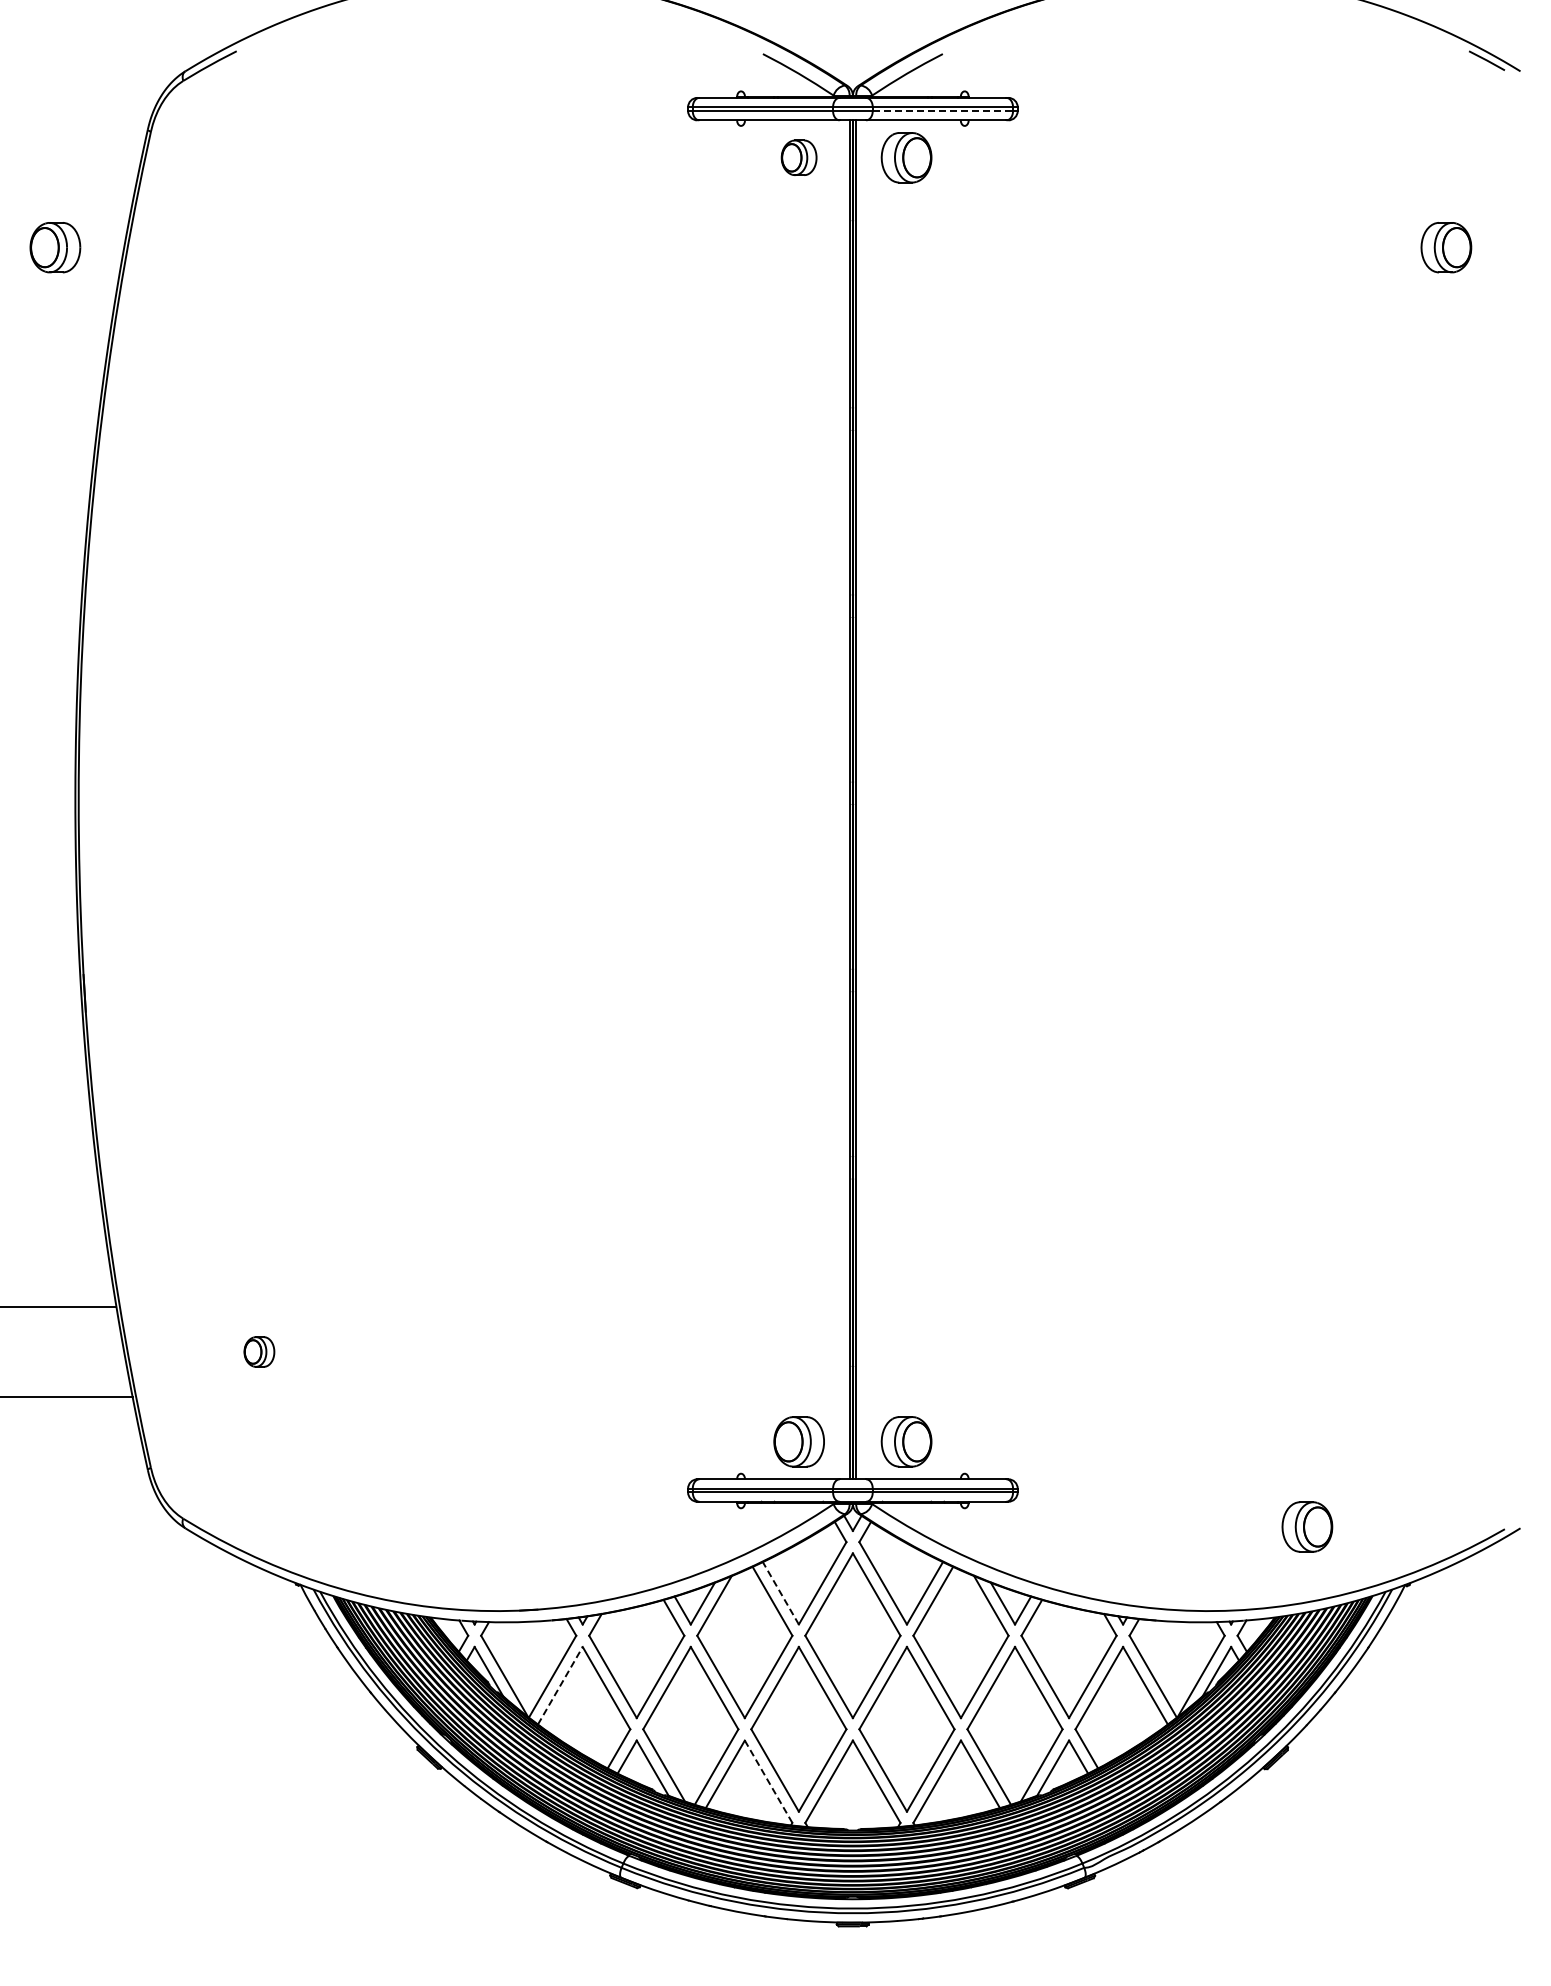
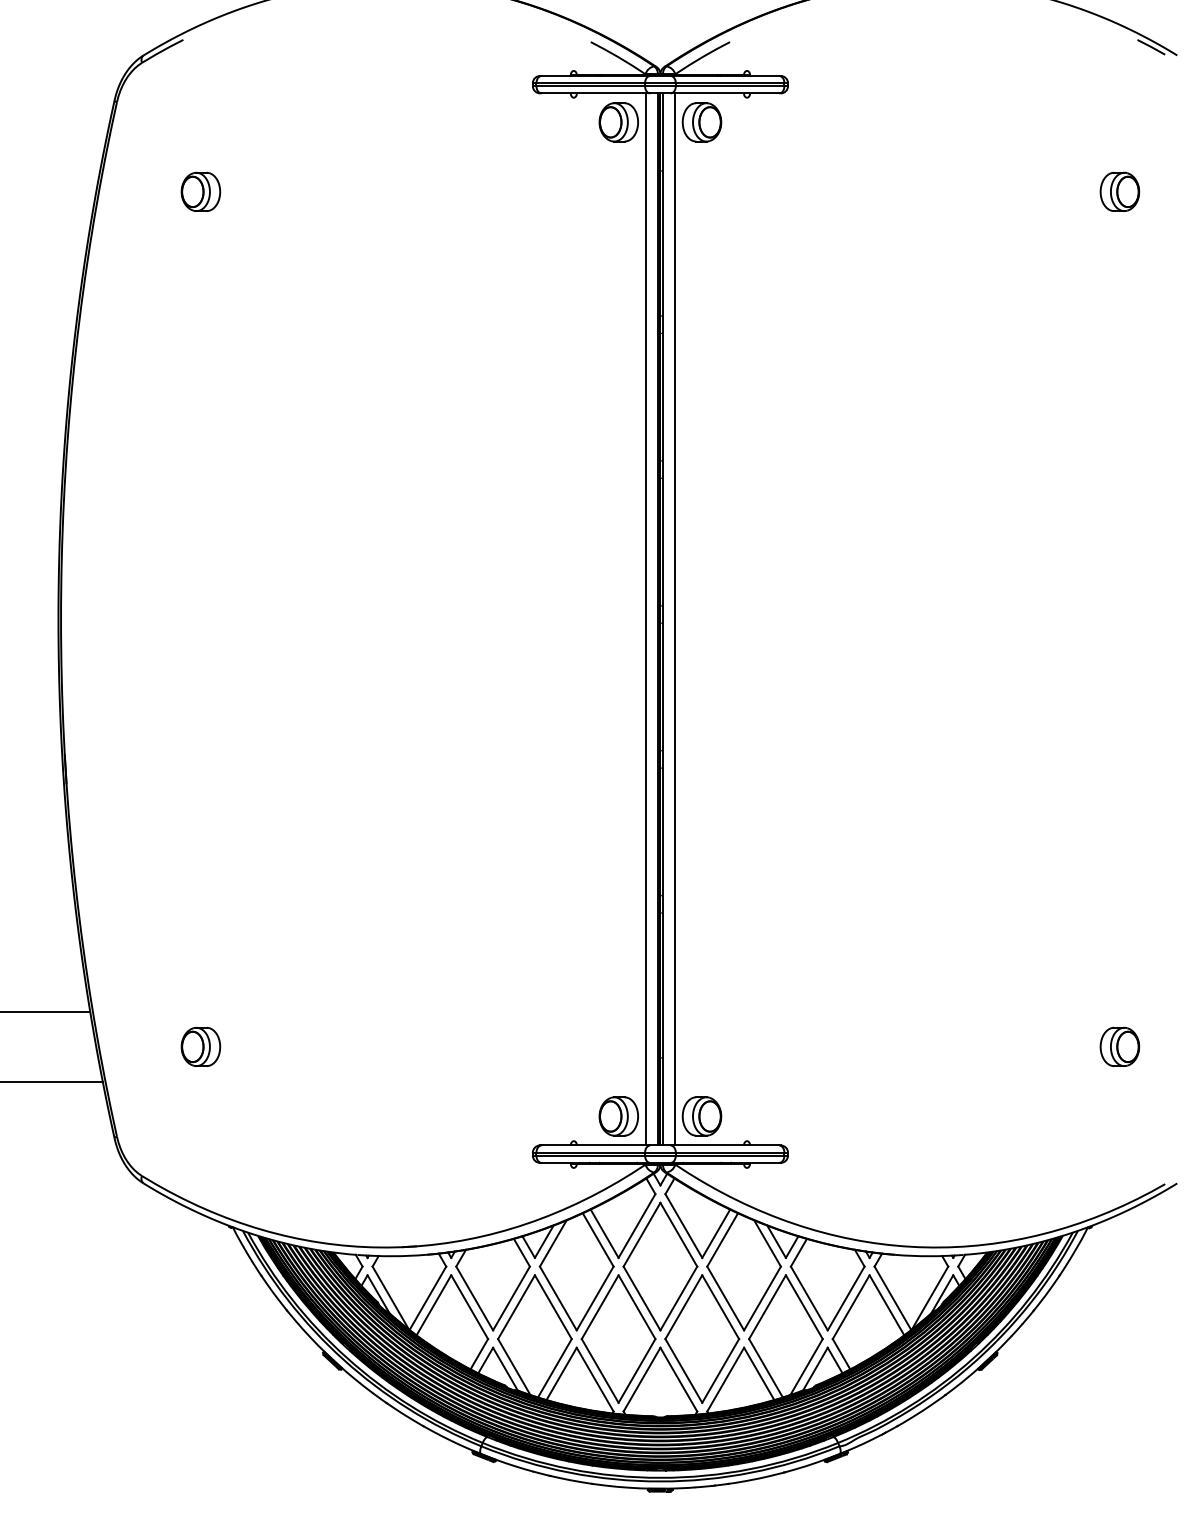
line: (943, 111) -> (730, 86), dashed -> solid
part: (798, 157) -> (618, 122), size x1.43
part: (55, 247) -> (201, 191), moved
line: (833, 799) -> (645, 619), added
line: (872, 799) -> (675, 619), added
part: (259, 1351) -> (201, 1046), size x1.67
part: (1307, 1526) -> (1119, 1046), moved
line: (780, 1592) -> (604, 1233), dashed -> solid
line: (560, 1685) -> (434, 1305), dashed -> solid
line: (768, 1781) -> (595, 1379), dashed -> solid

